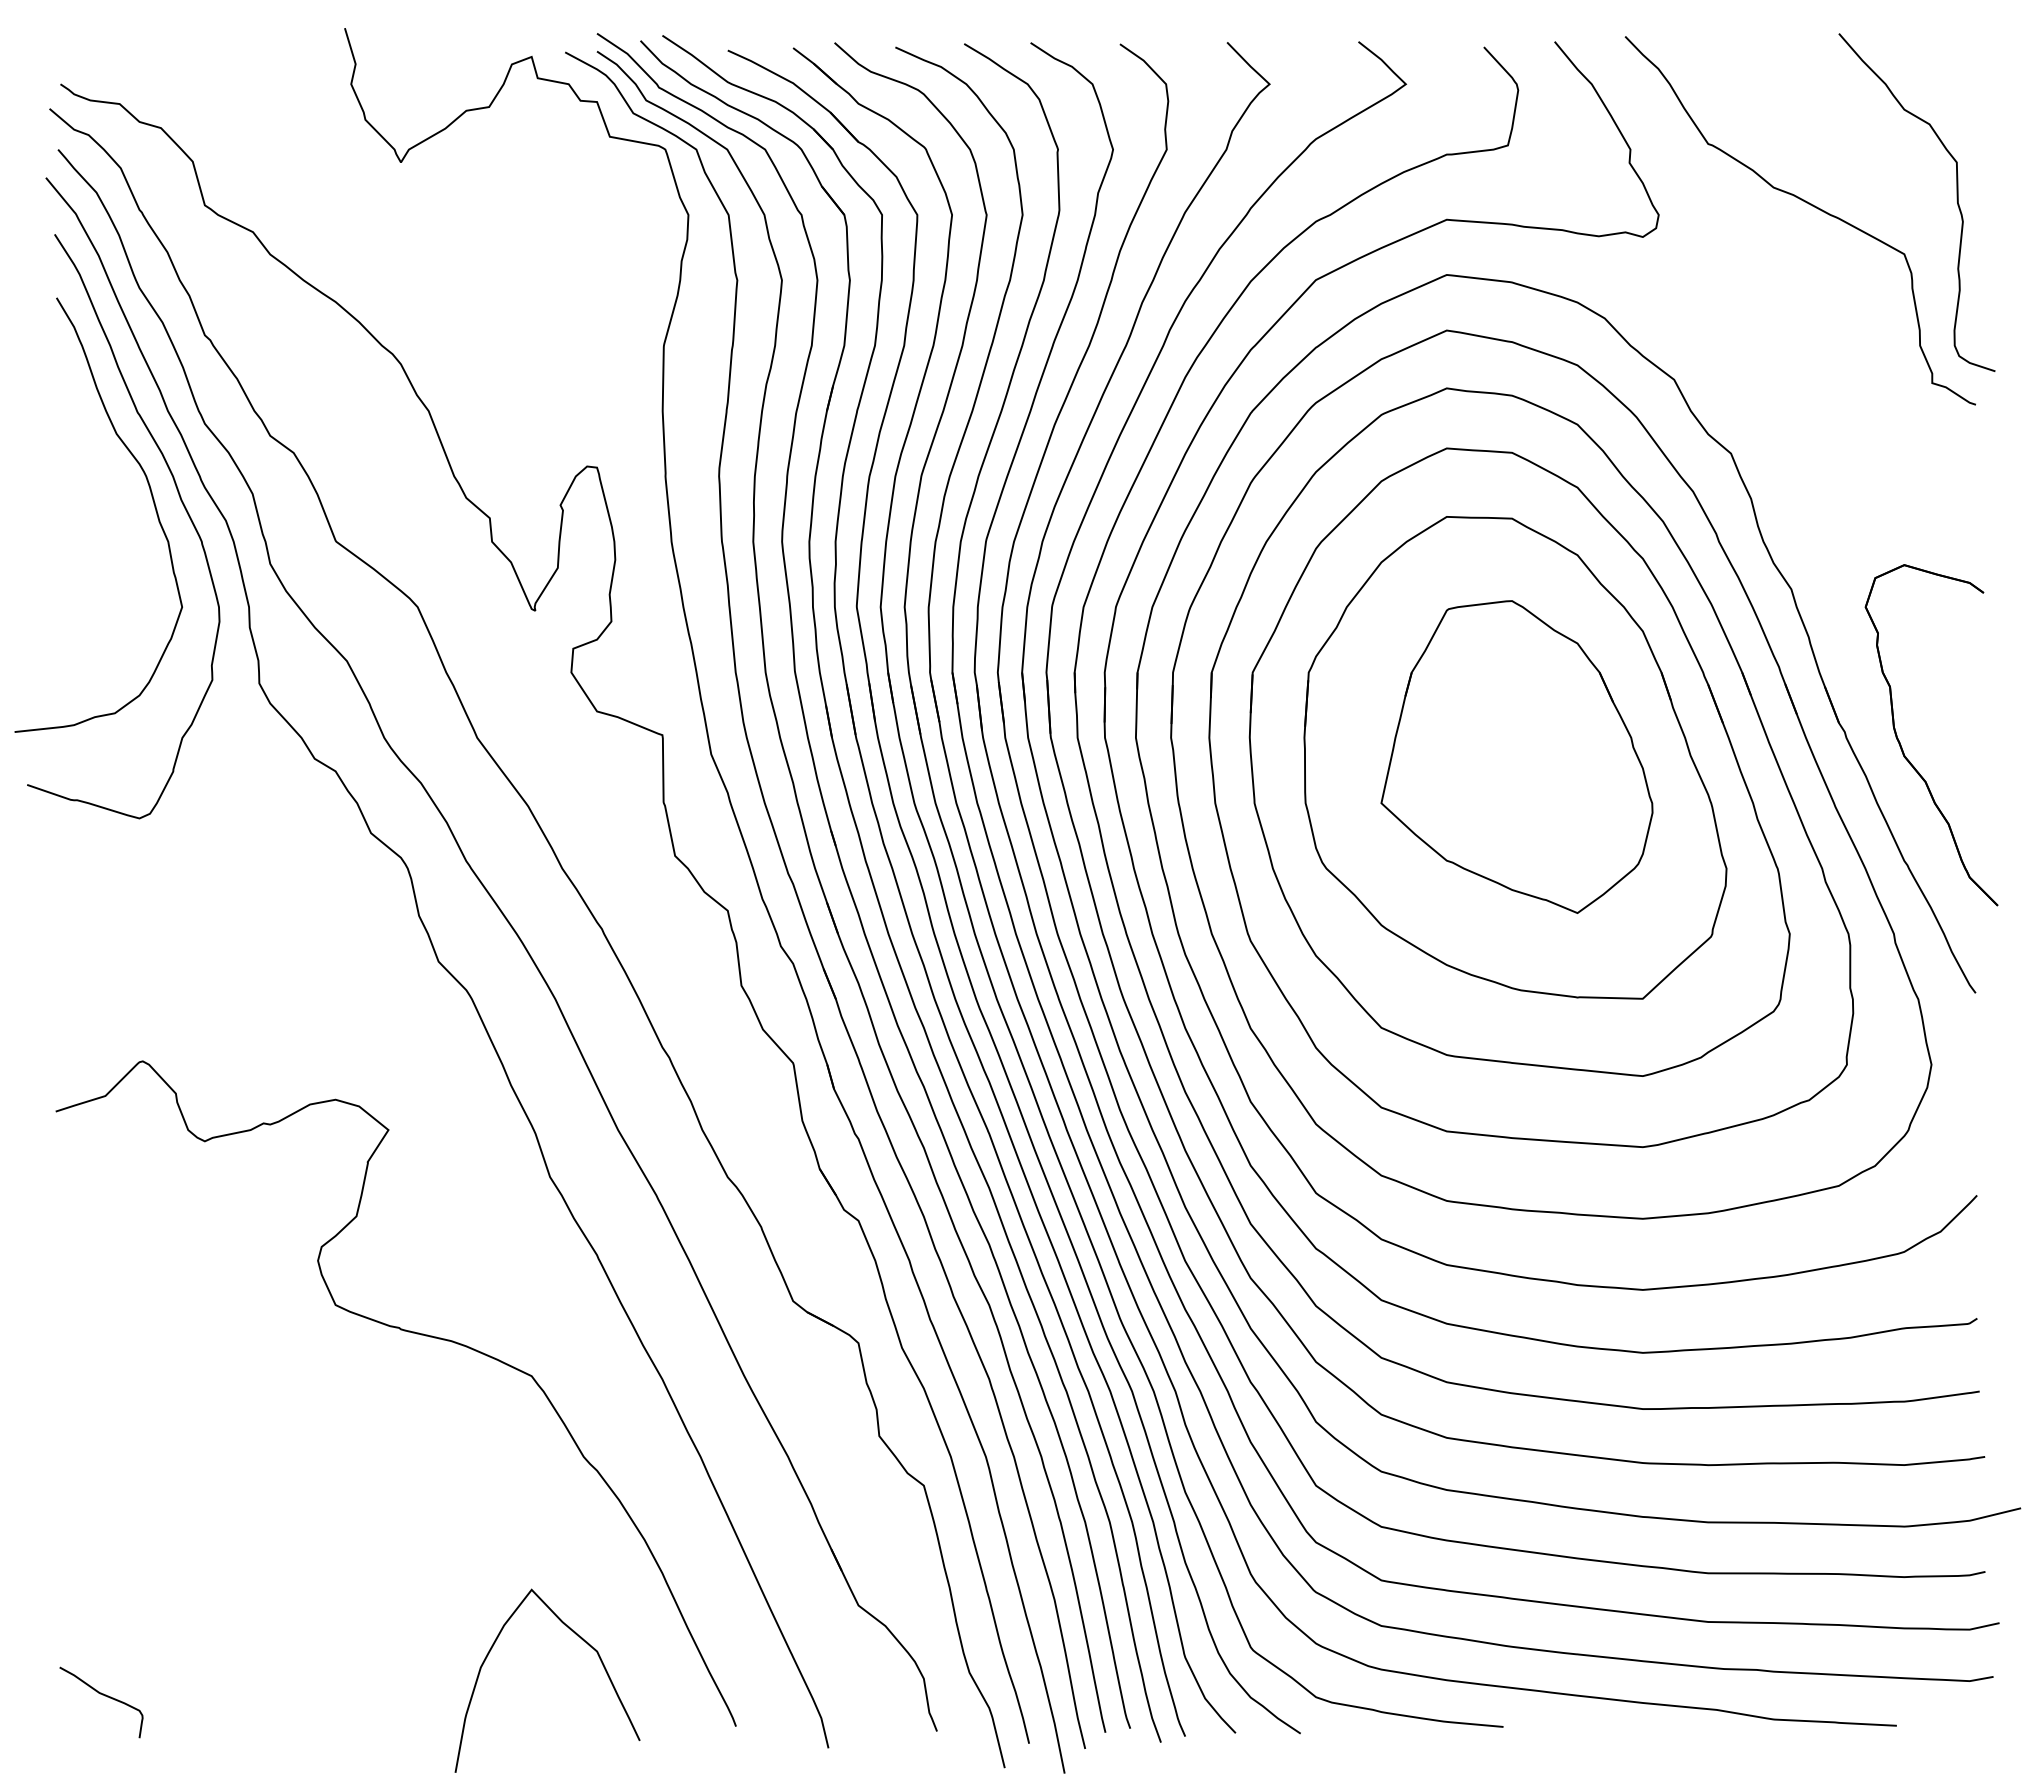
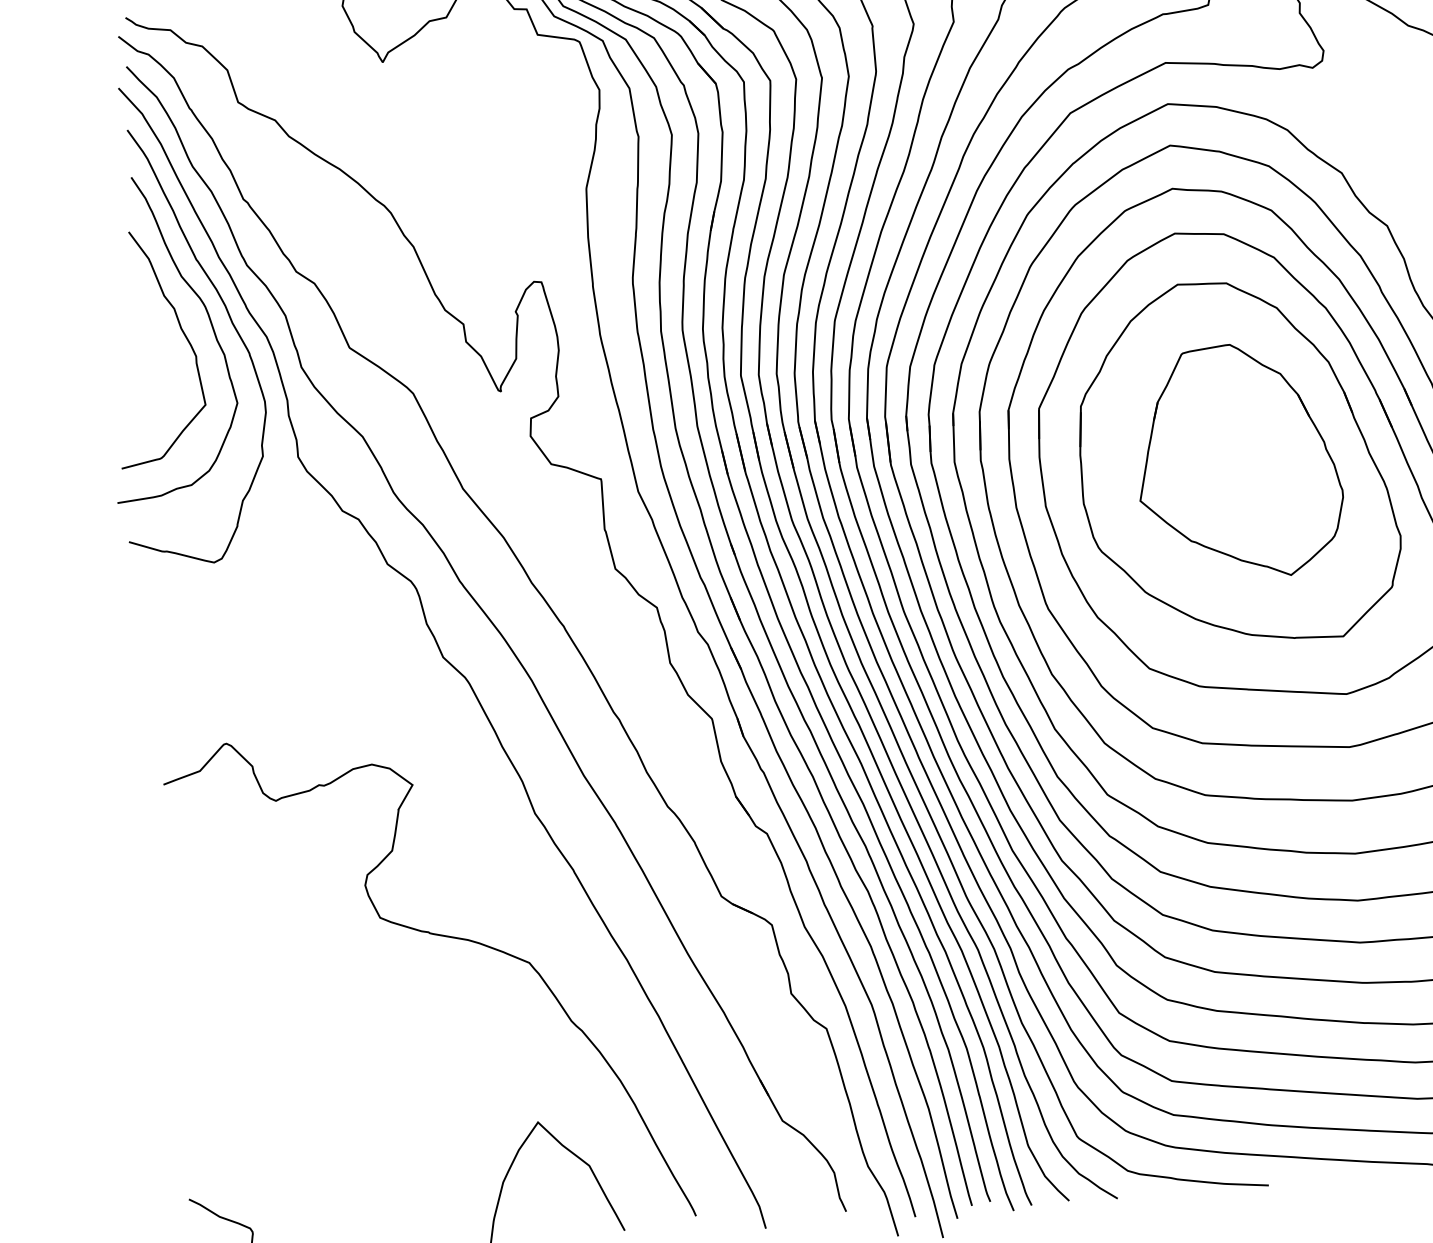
curve: (115, 511) -> (183, 334), added

